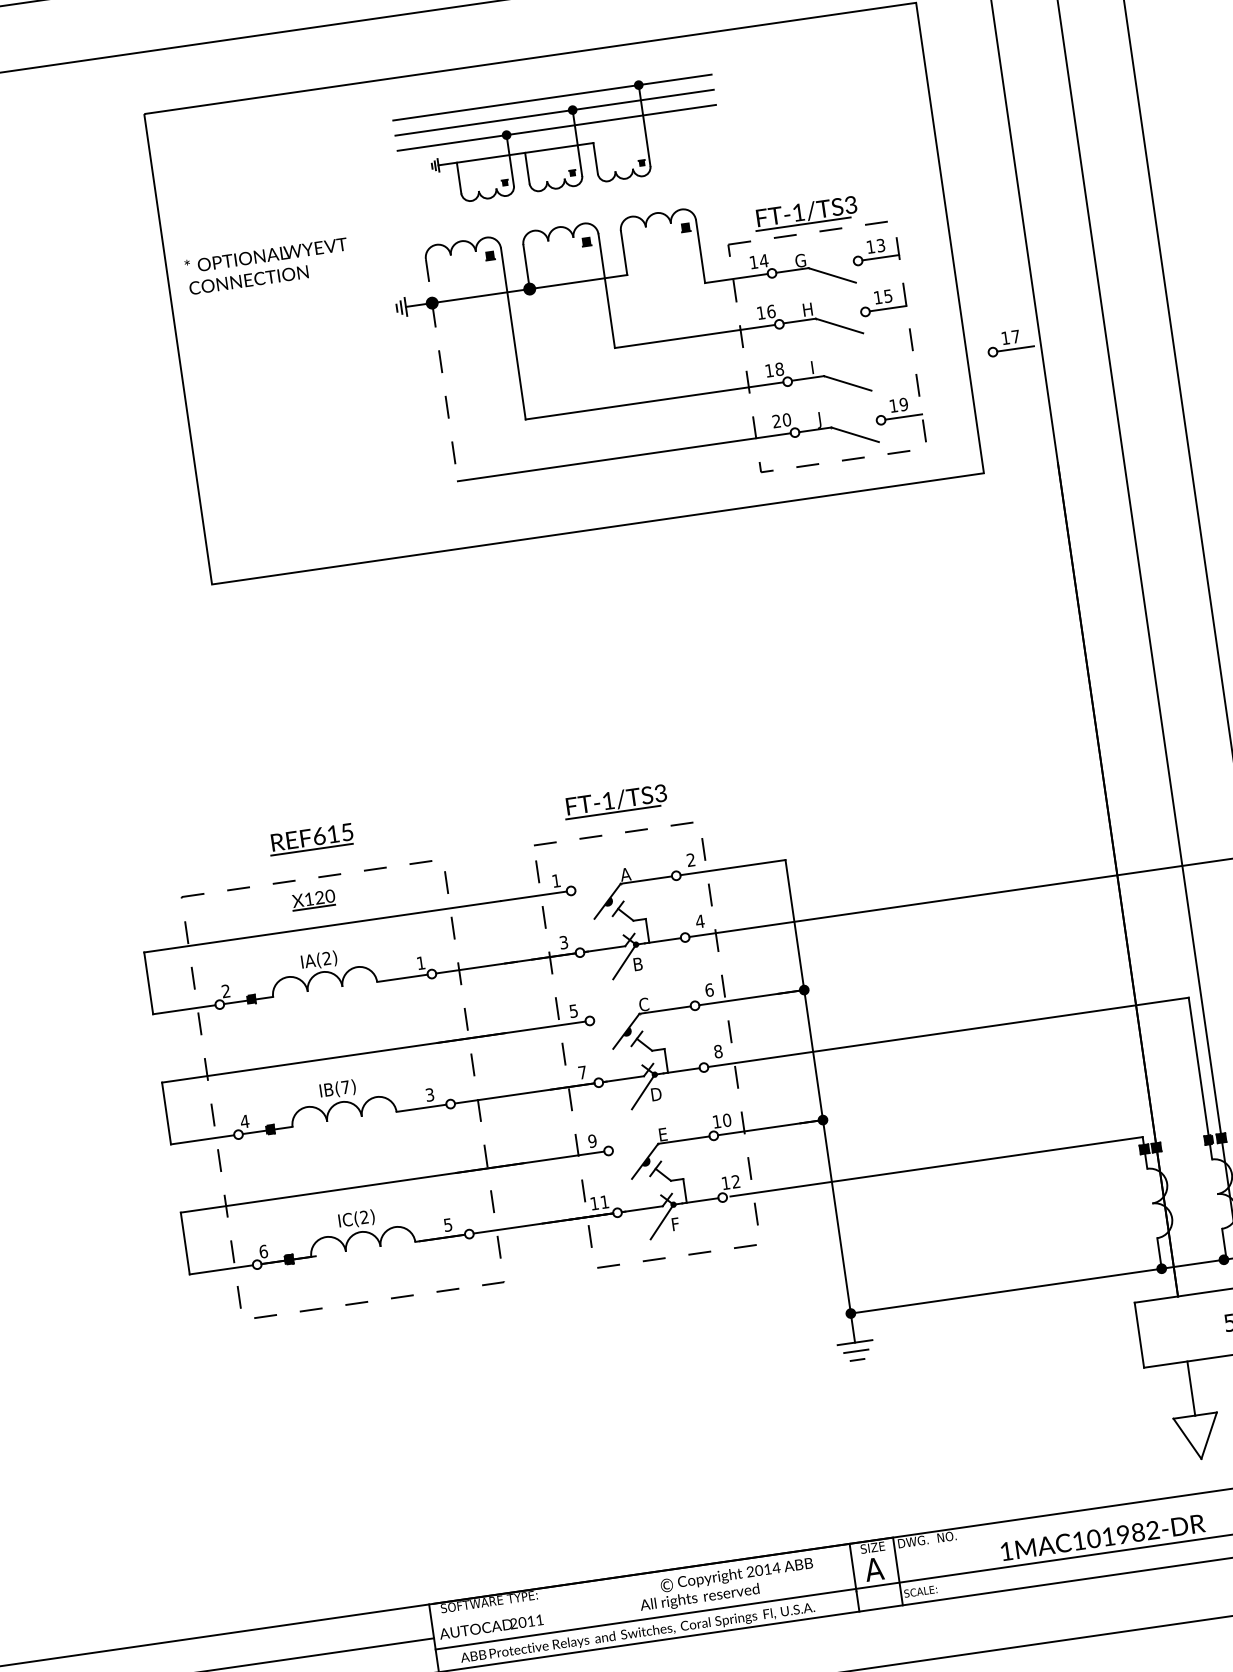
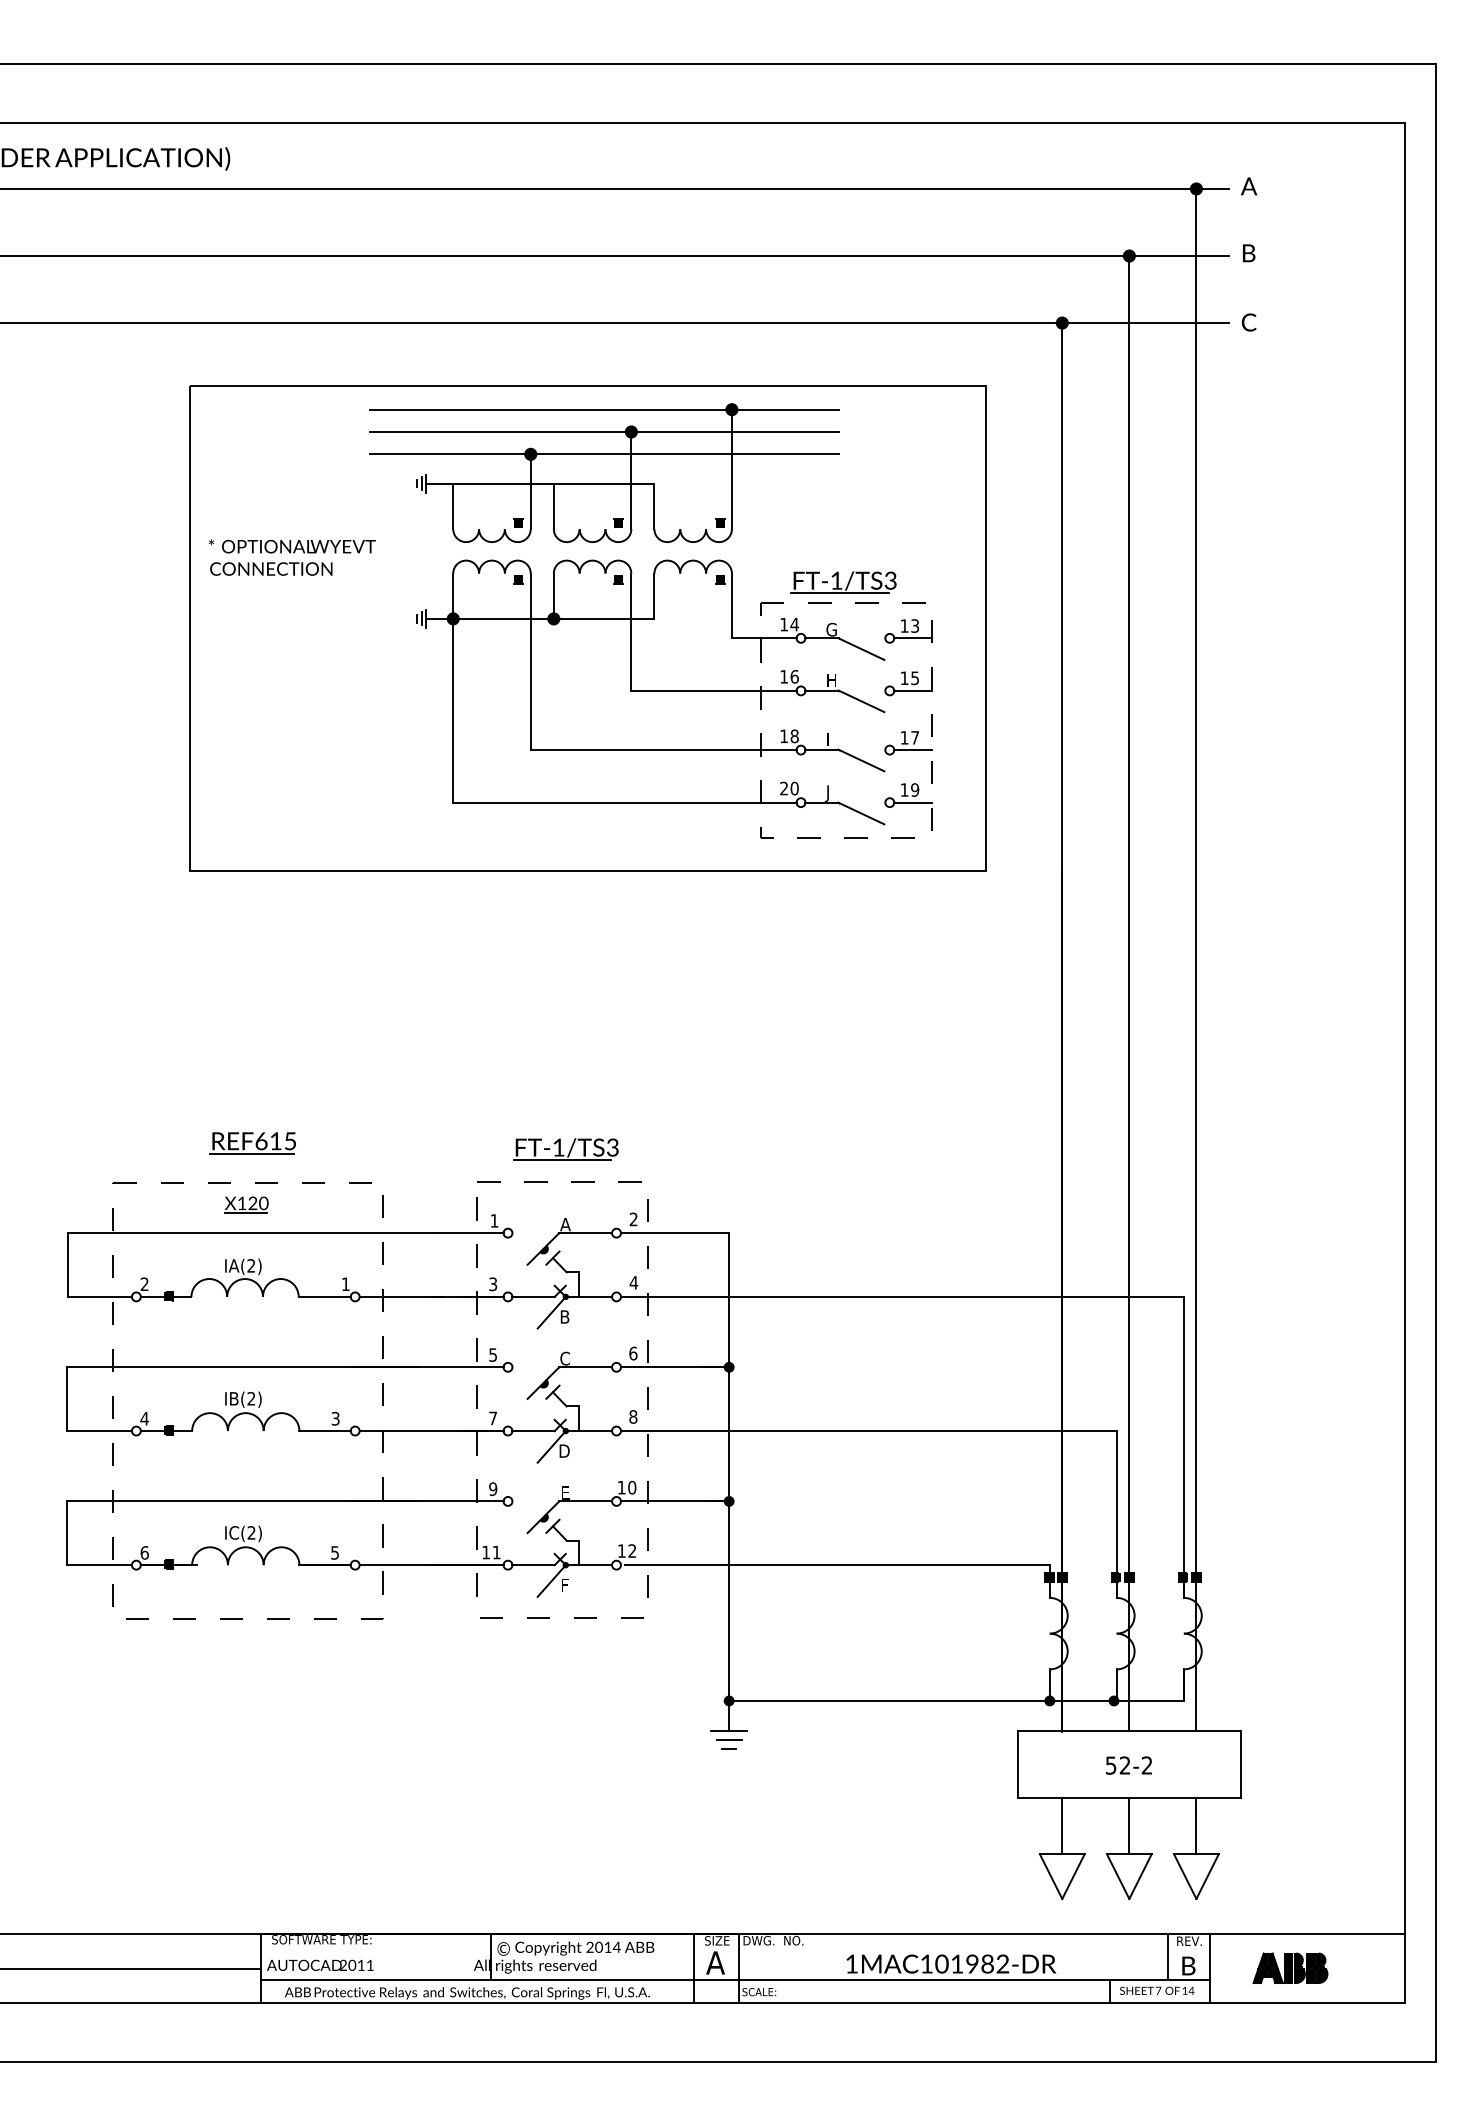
part: (558, 140) -> (604, 472), size x1.43
part: (1010, 343) -> (908, 743), moved
line: (442, 370) -> (453, 688), dashed -> solid
text: (345, 1087) -> (251, 1398), IB(7) -> IB(2)
line: (656, 1594) -> (491, 1956), added

